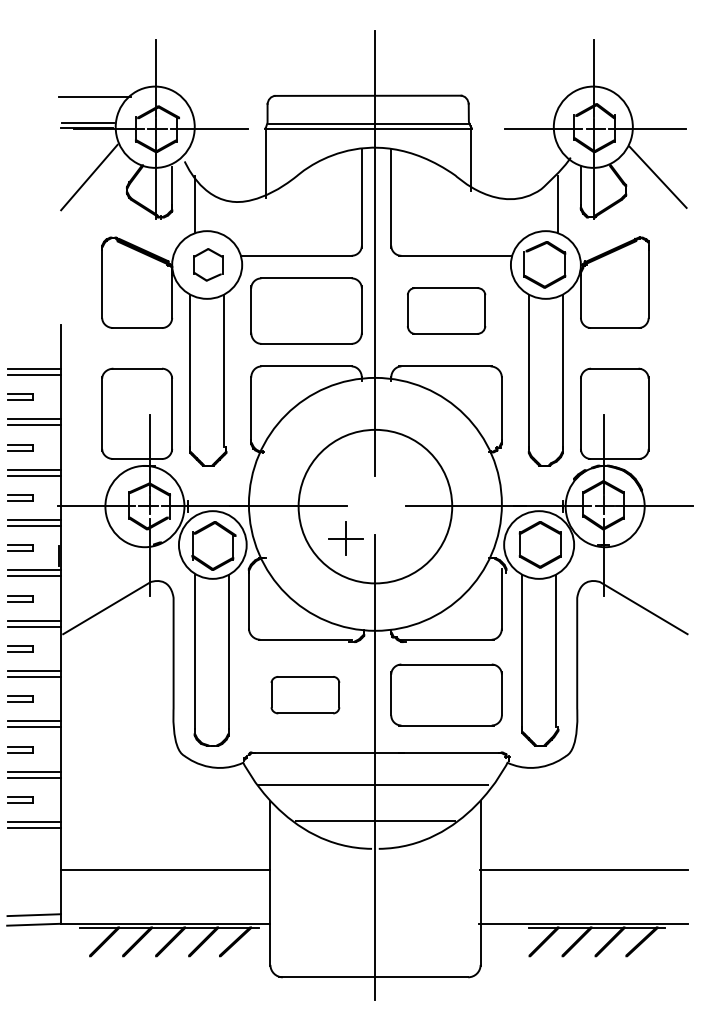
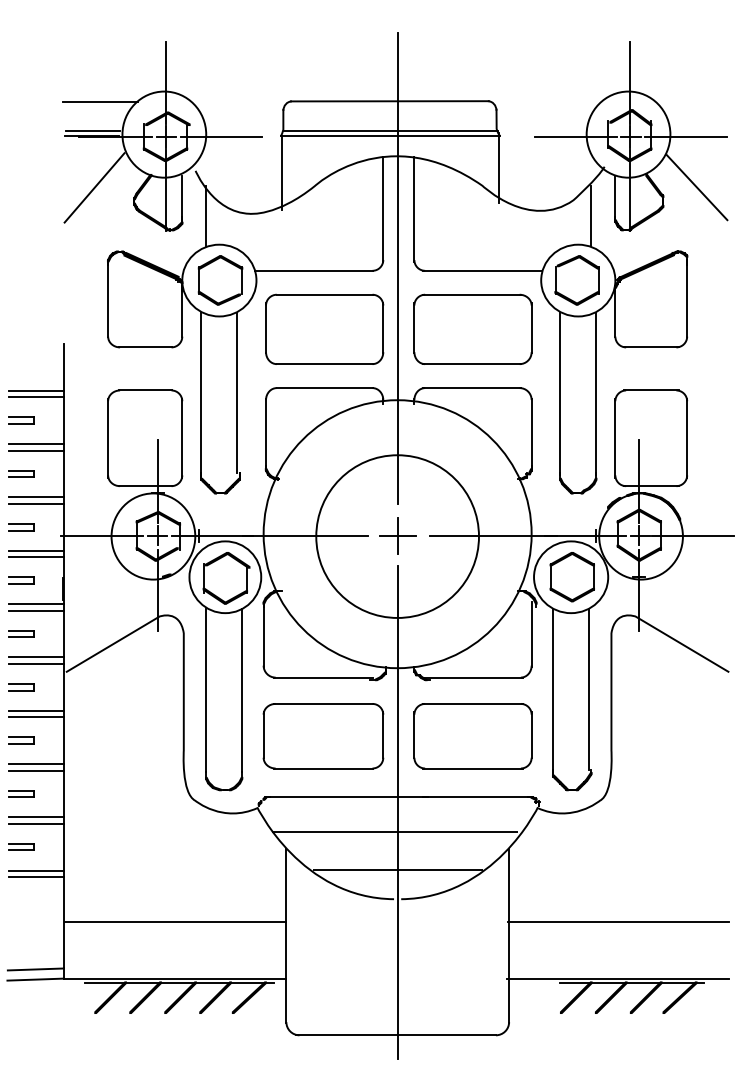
part: (208, 264) -> (220, 280), size x1.43
part: (446, 310) -> (472, 328), size x1.43
part: (346, 537) -> (397, 535), moved
part: (305, 695) -> (323, 736), size x1.67

